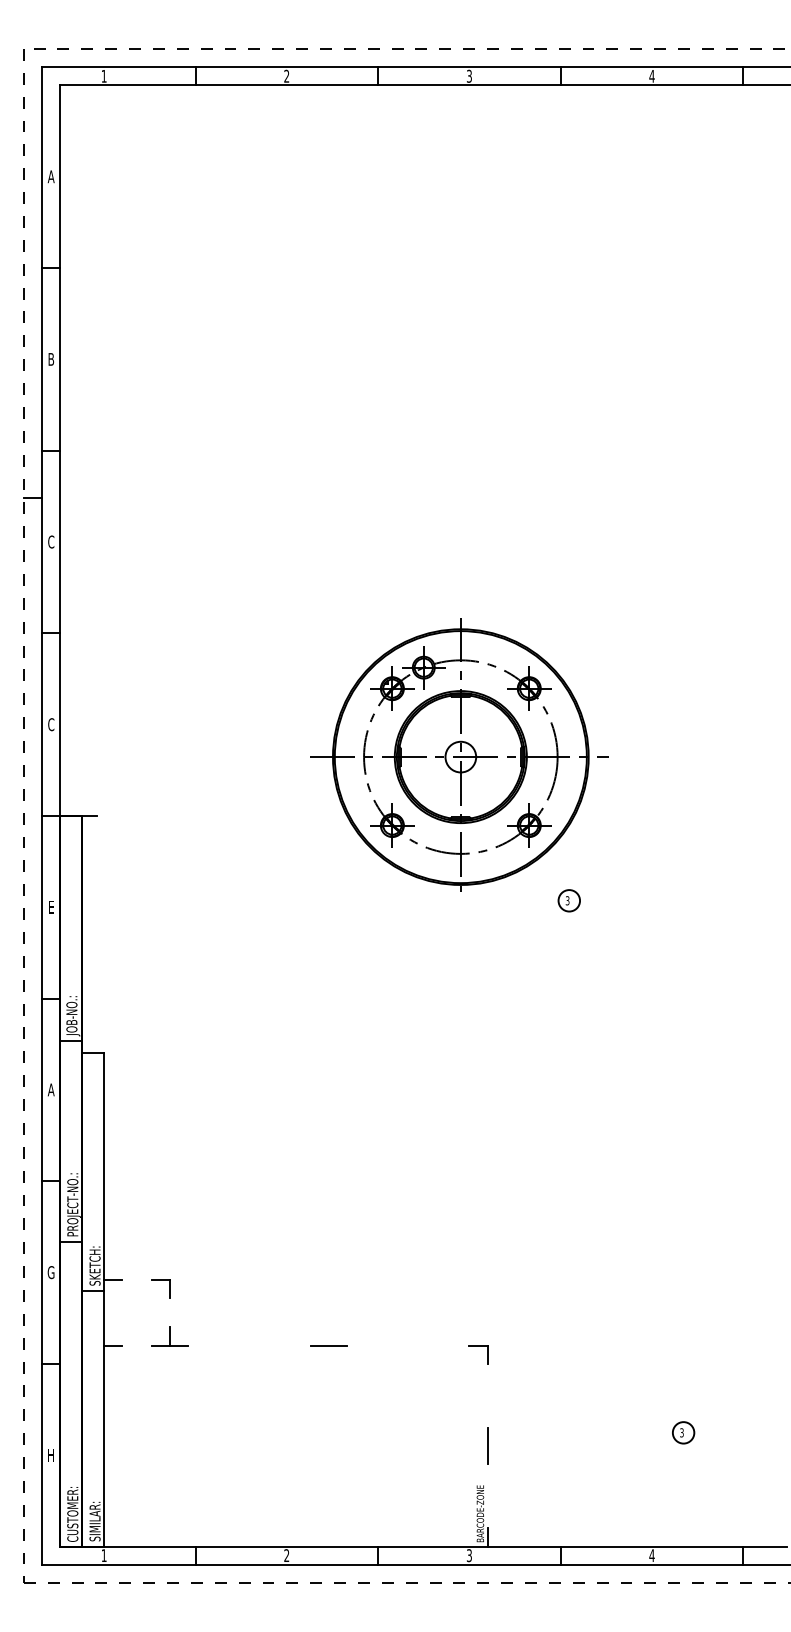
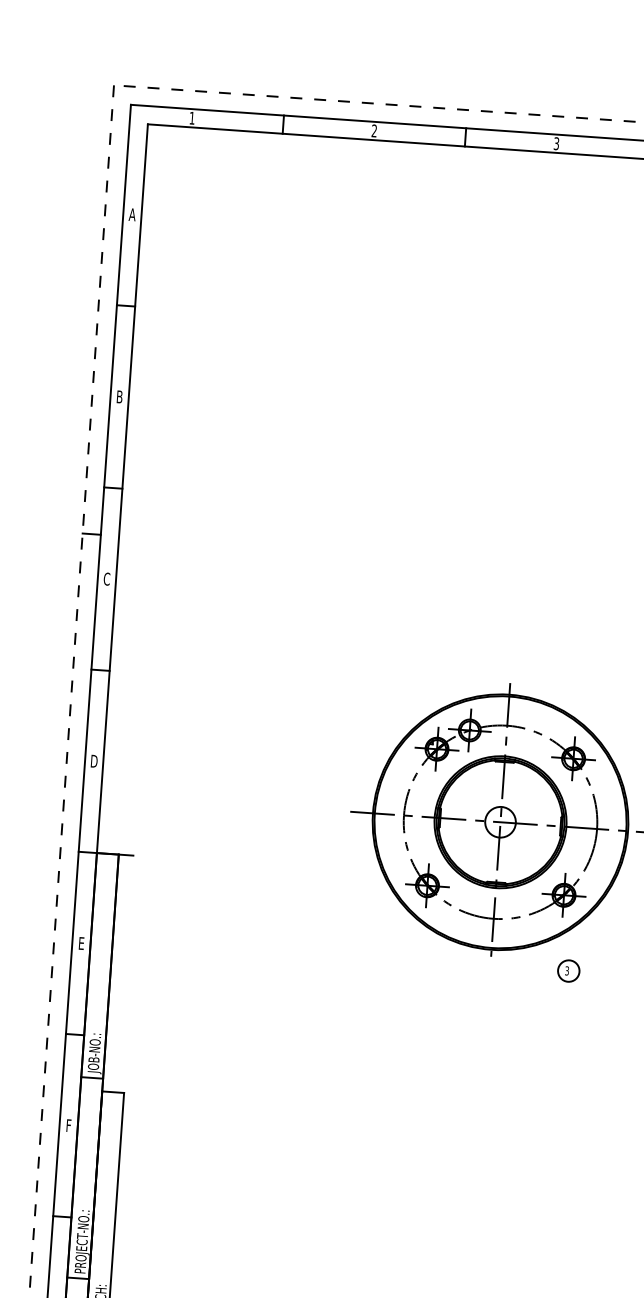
text: (51, 724) -> (94, 761), C -> D
part: (568, 900) -> (568, 970), moved
text: (50, 1089) -> (68, 1125), A -> F

